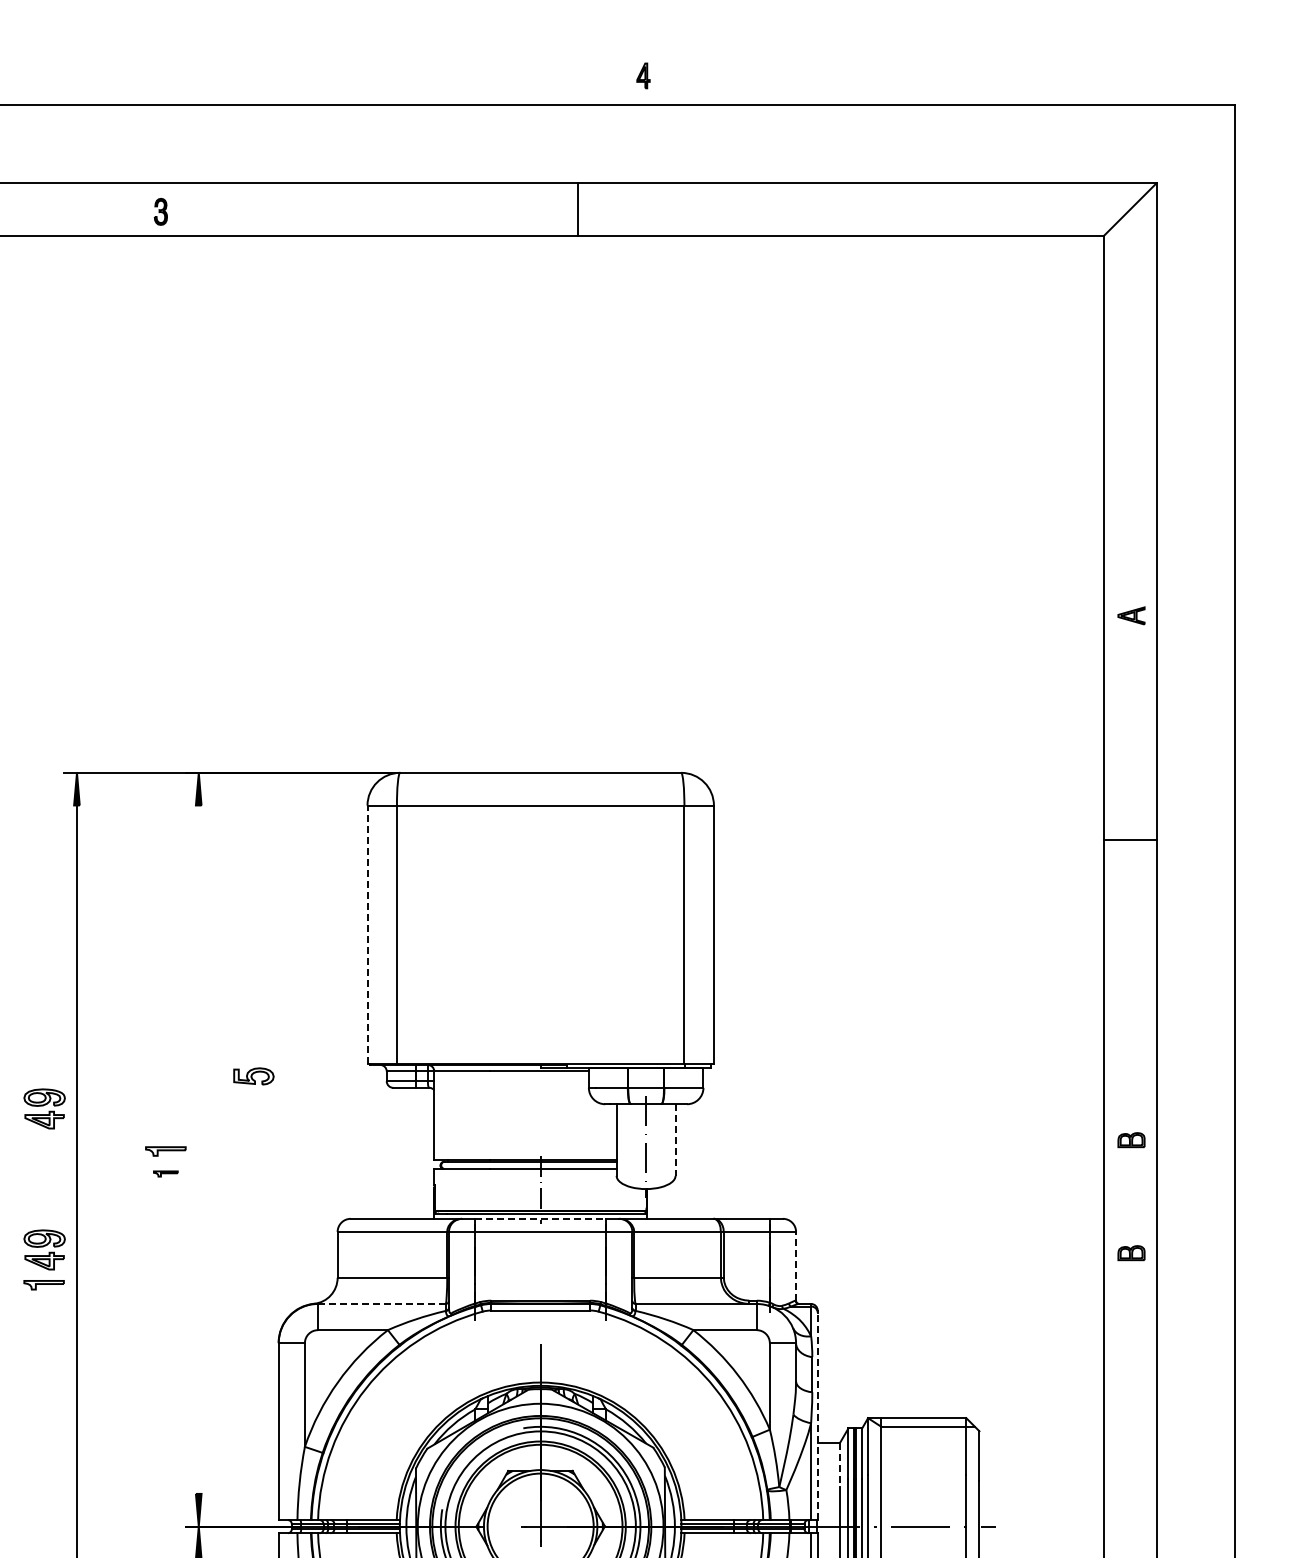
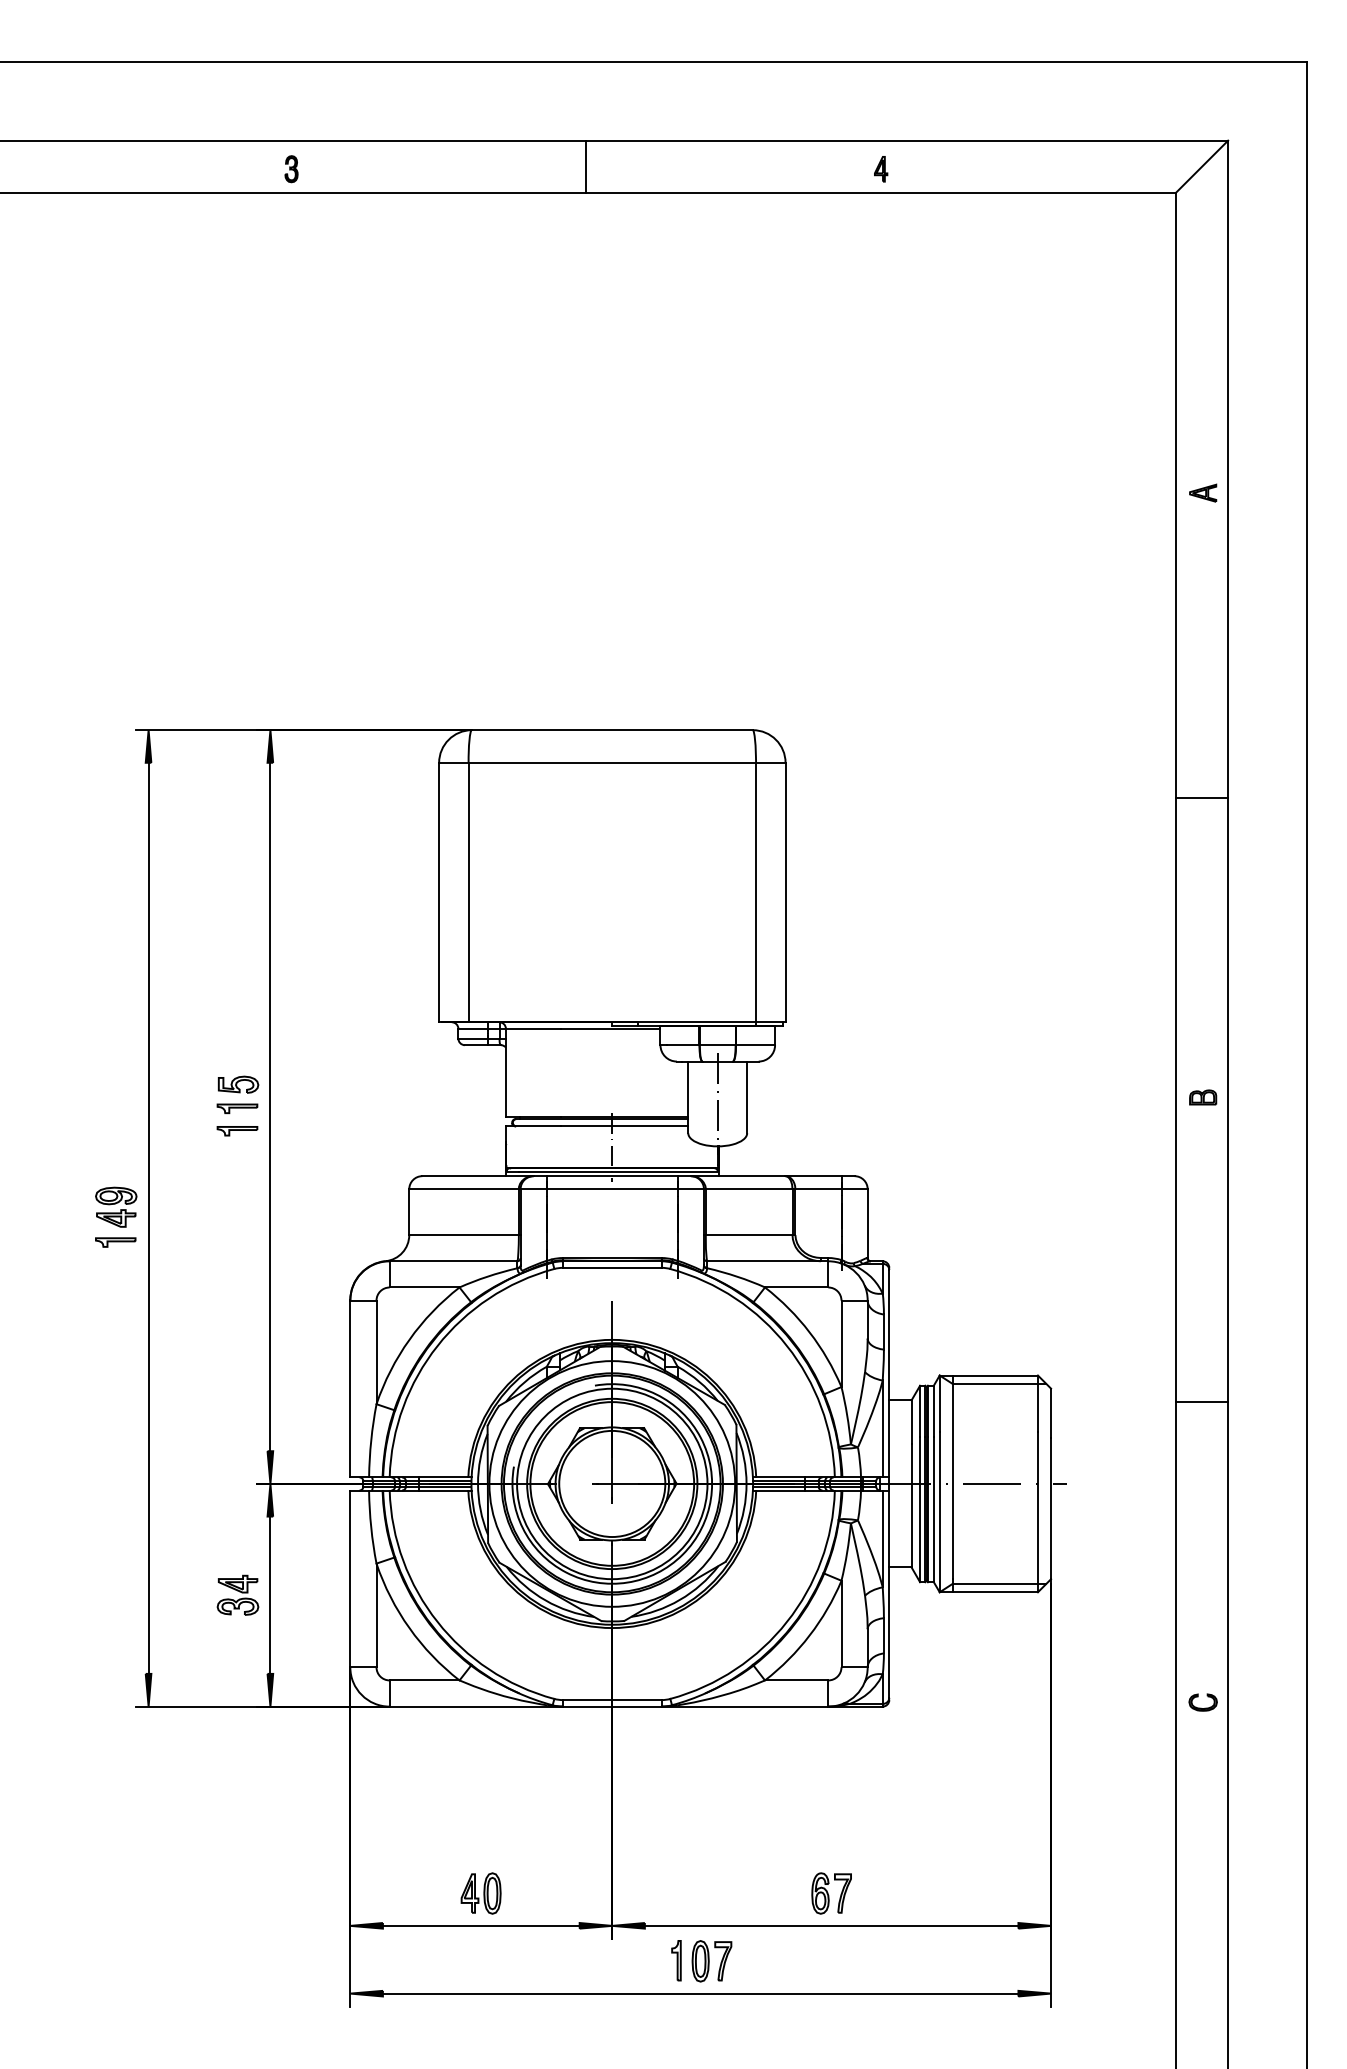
part: (643, 76) -> (881, 169), moved
line: (577, 209) -> (586, 166), moved
part: (160, 212) -> (291, 169), moved
part: (1131, 615) -> (1203, 492), moved
line: (367, 934) -> (439, 891), dashed -> solid
part: (253, 1076) -> (238, 1084), moved
part: (44, 1108) -> (116, 1065), removed
line: (675, 1140) -> (747, 1097), dashed -> solid
line: (198, 1149) -> (270, 1106), added
part: (165, 1174) -> (237, 1131), size x1.67
line: (540, 1219) -> (612, 1176), dashed -> solid
part: (1131, 1253) -> (1203, 1210), removed
line: (795, 1266) -> (867, 1223), dashed -> solid
line: (381, 1304) -> (453, 1261), dashed -> solid
line: (817, 1416) -> (889, 1373), dashed -> solid
line: (1129, 1445) -> (1201, 1402), added
line: (839, 1465) -> (911, 1422), dashed -> solid

